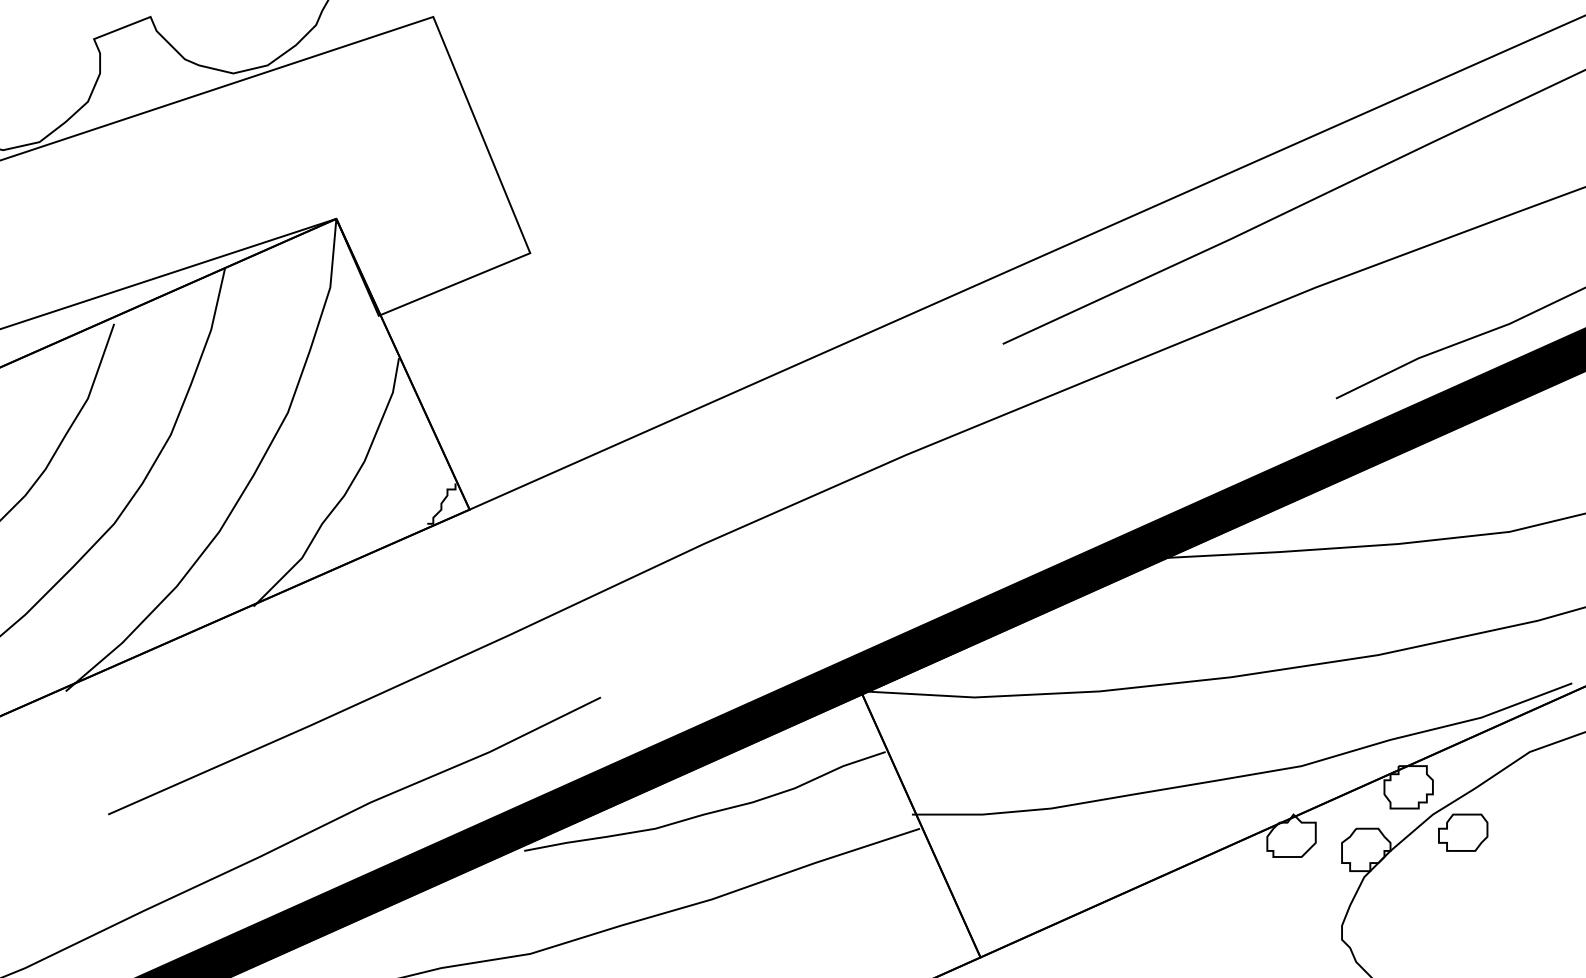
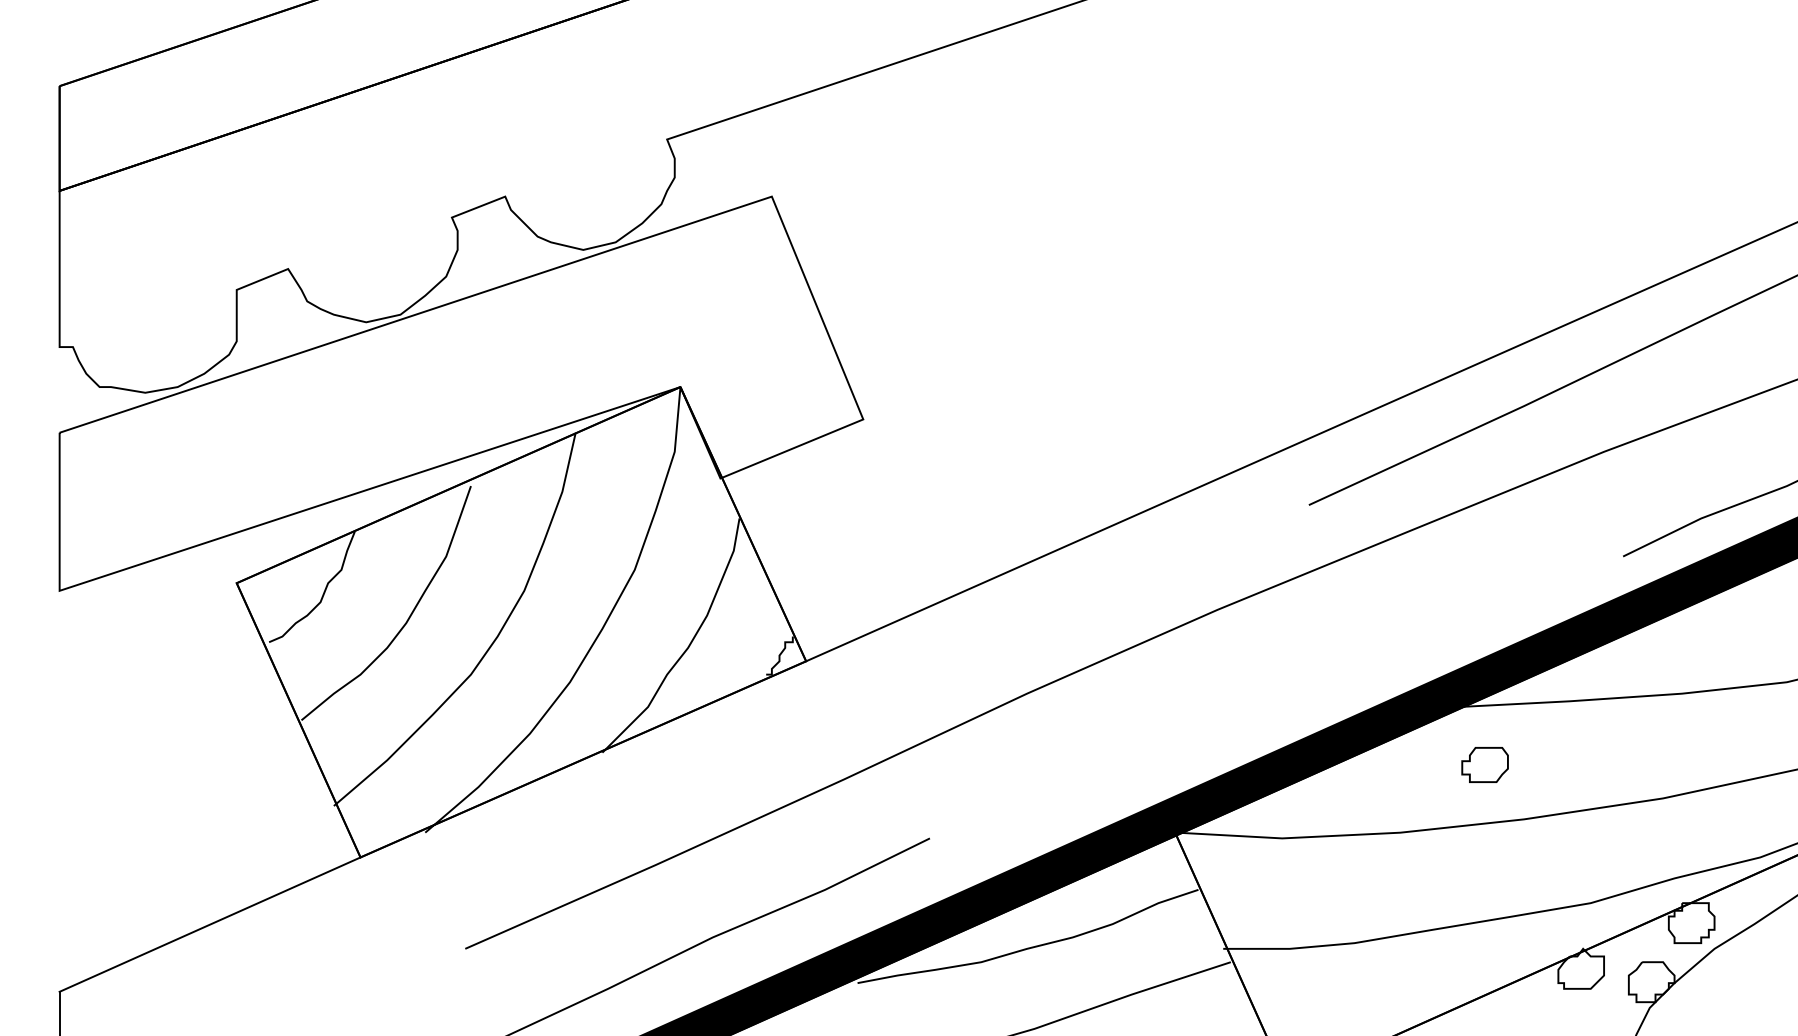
part: (1462, 832) -> (1484, 764), moved

